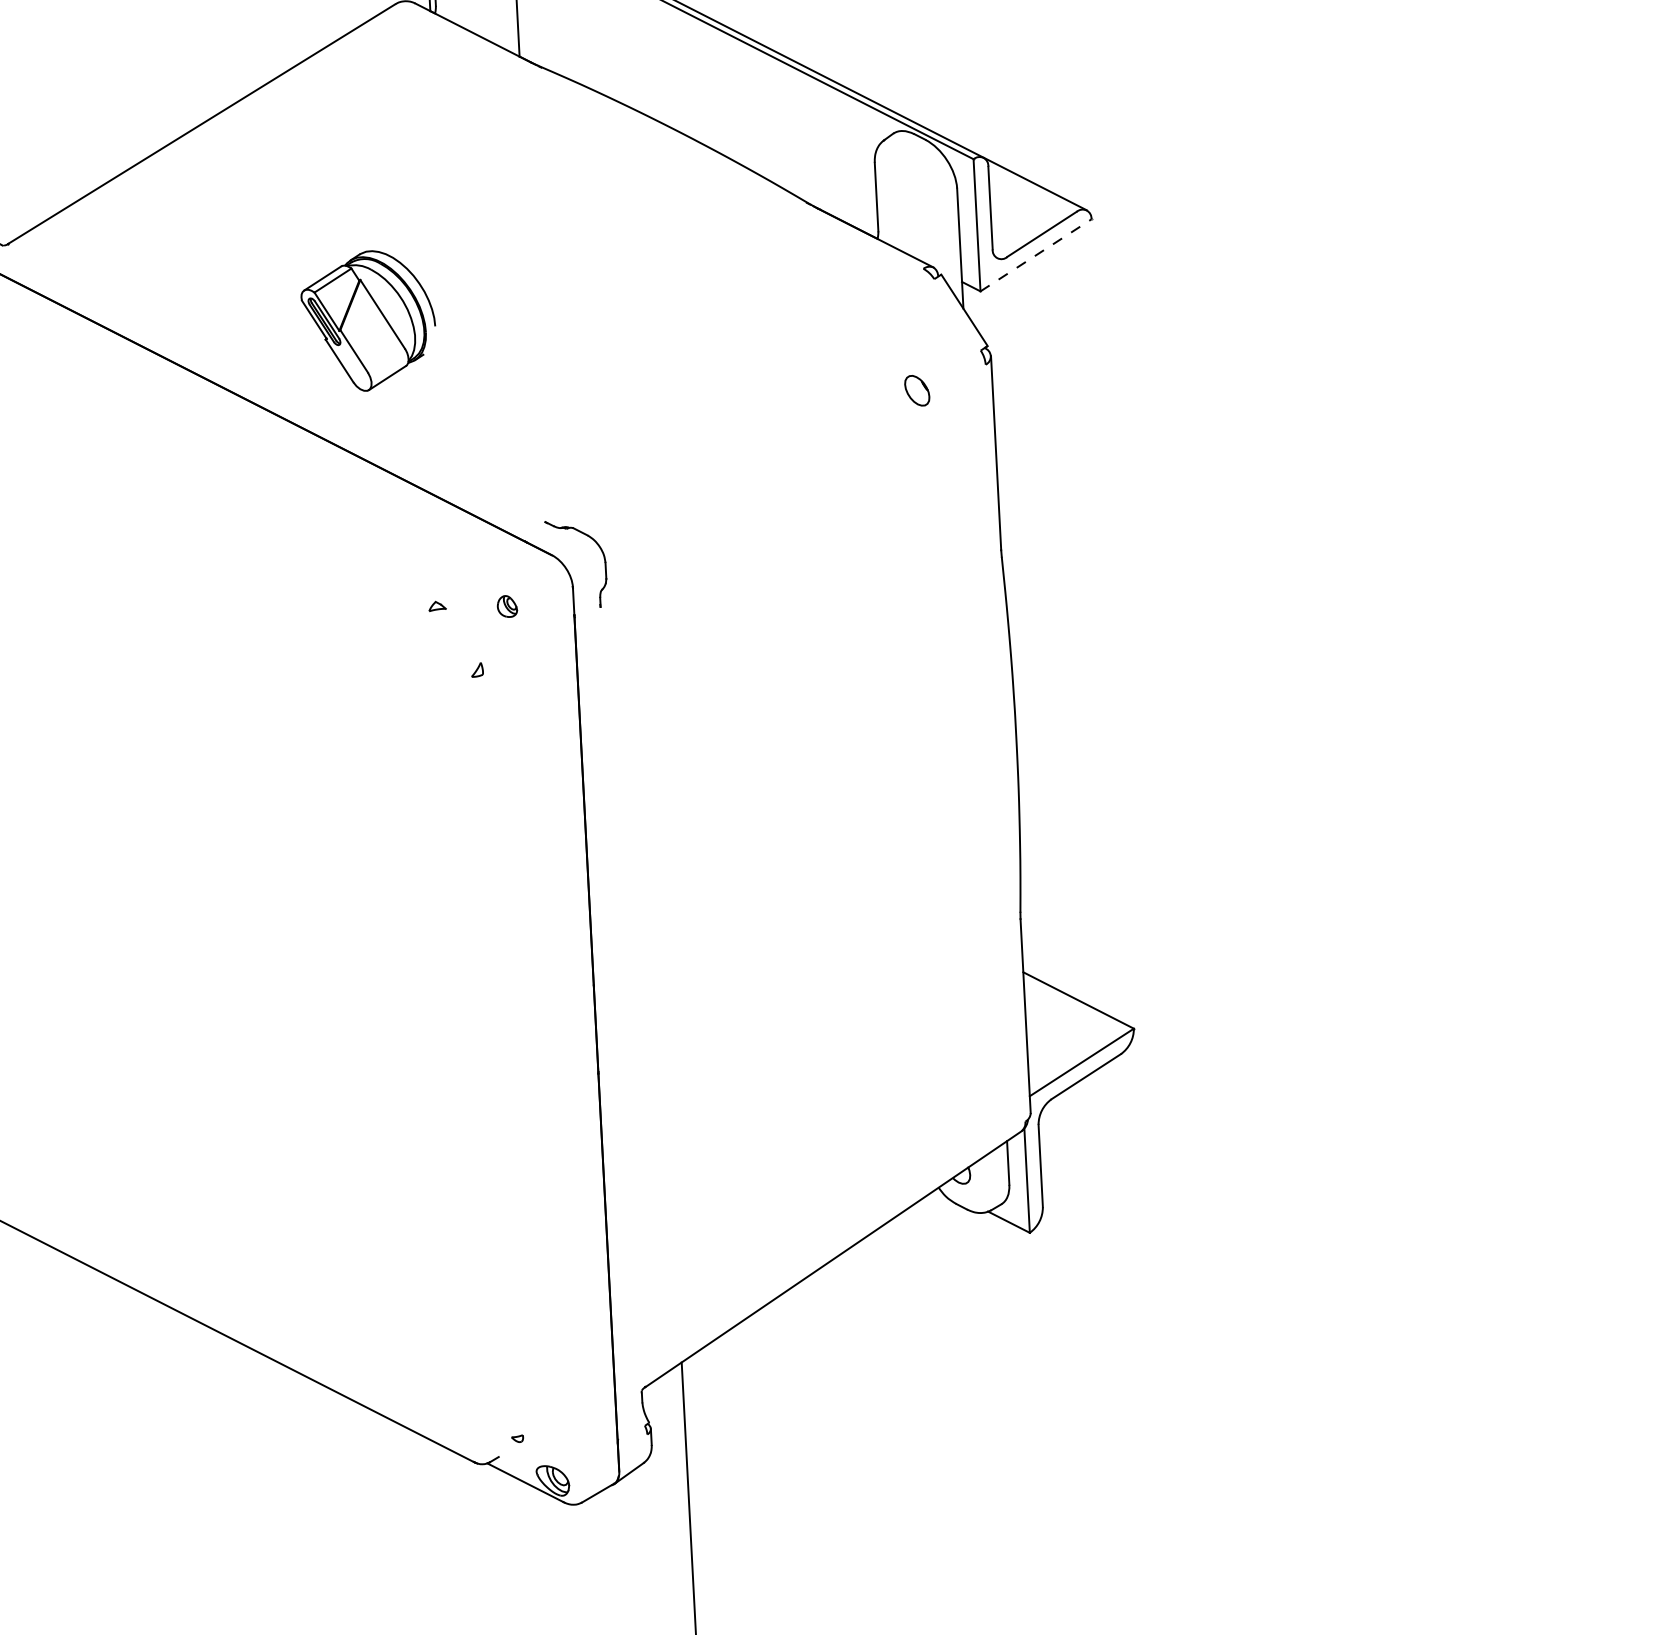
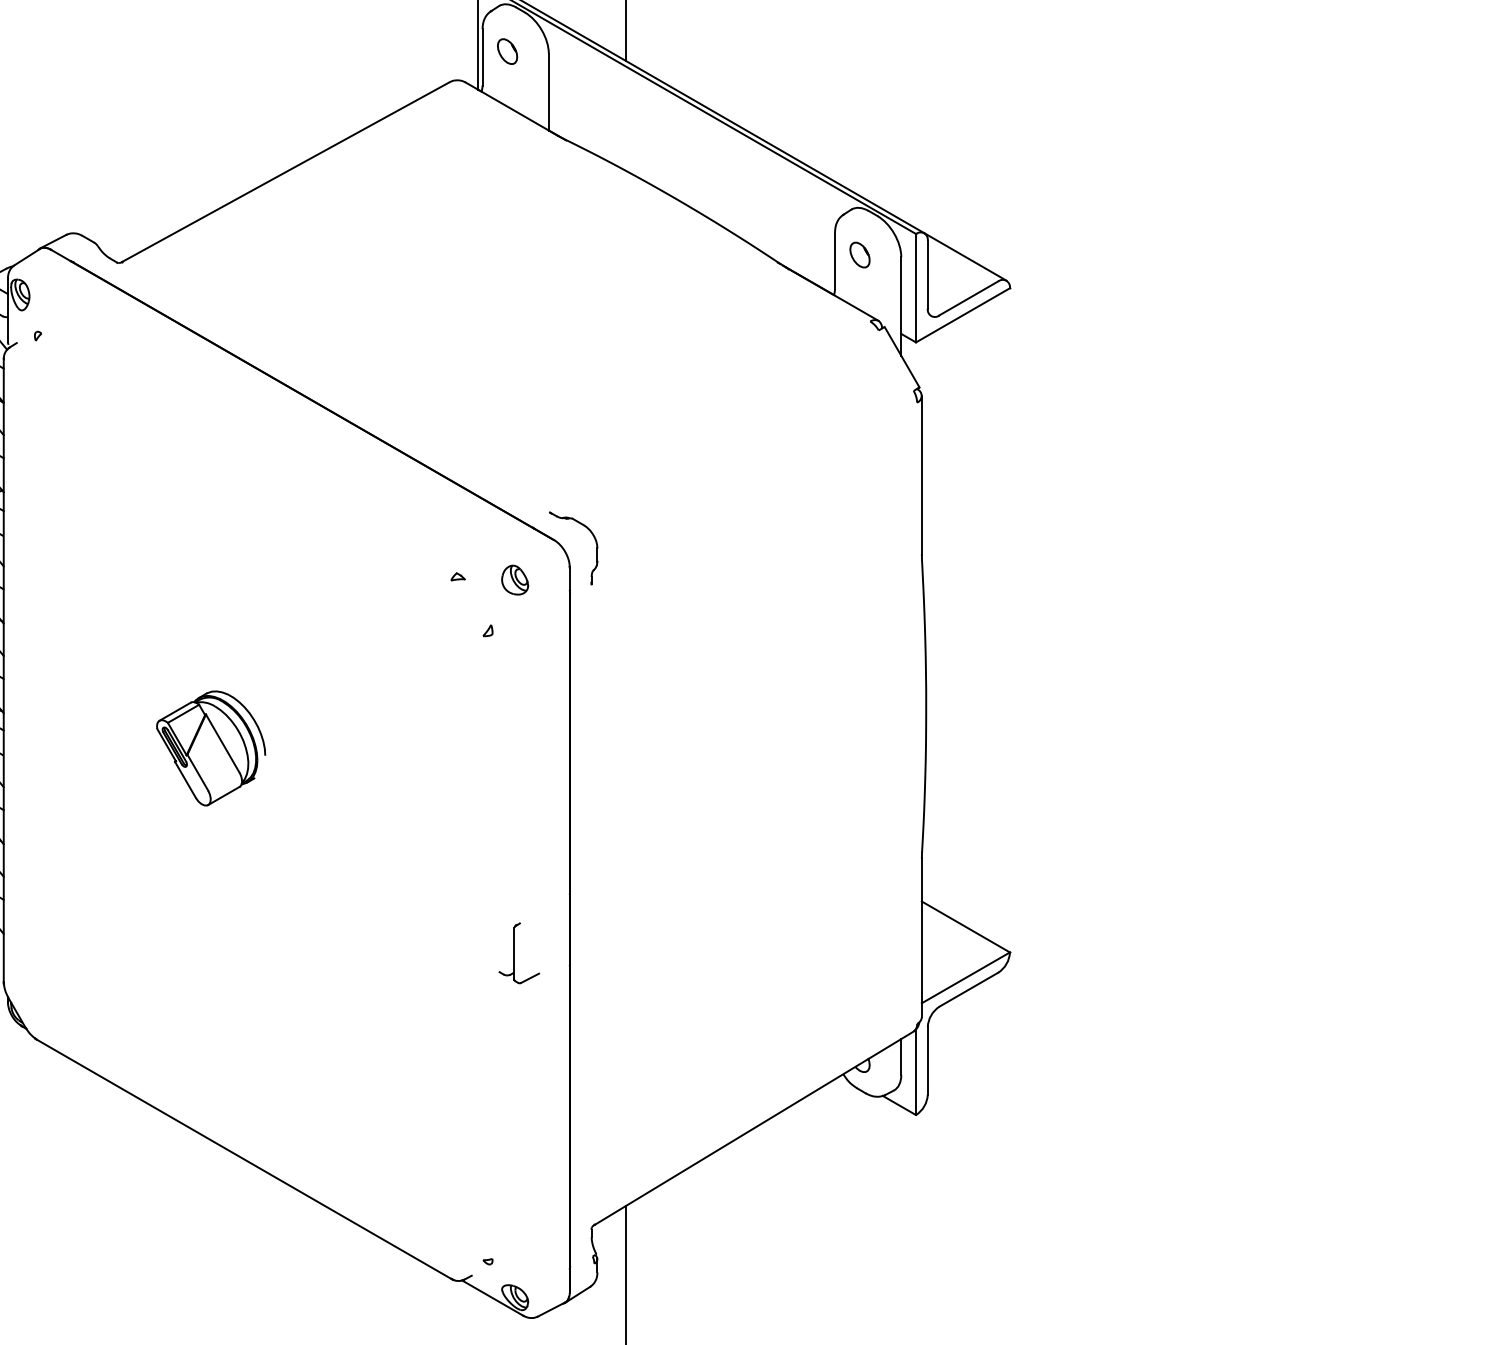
line: (1036, 255) -> (963, 315), dashed -> solid
part: (369, 321) -> (211, 748), moved
part: (916, 390) -> (859, 254), moved
part: (507, 605) -> (515, 579), size x1.67
part: (535, 1061) -> (518, 953), added

